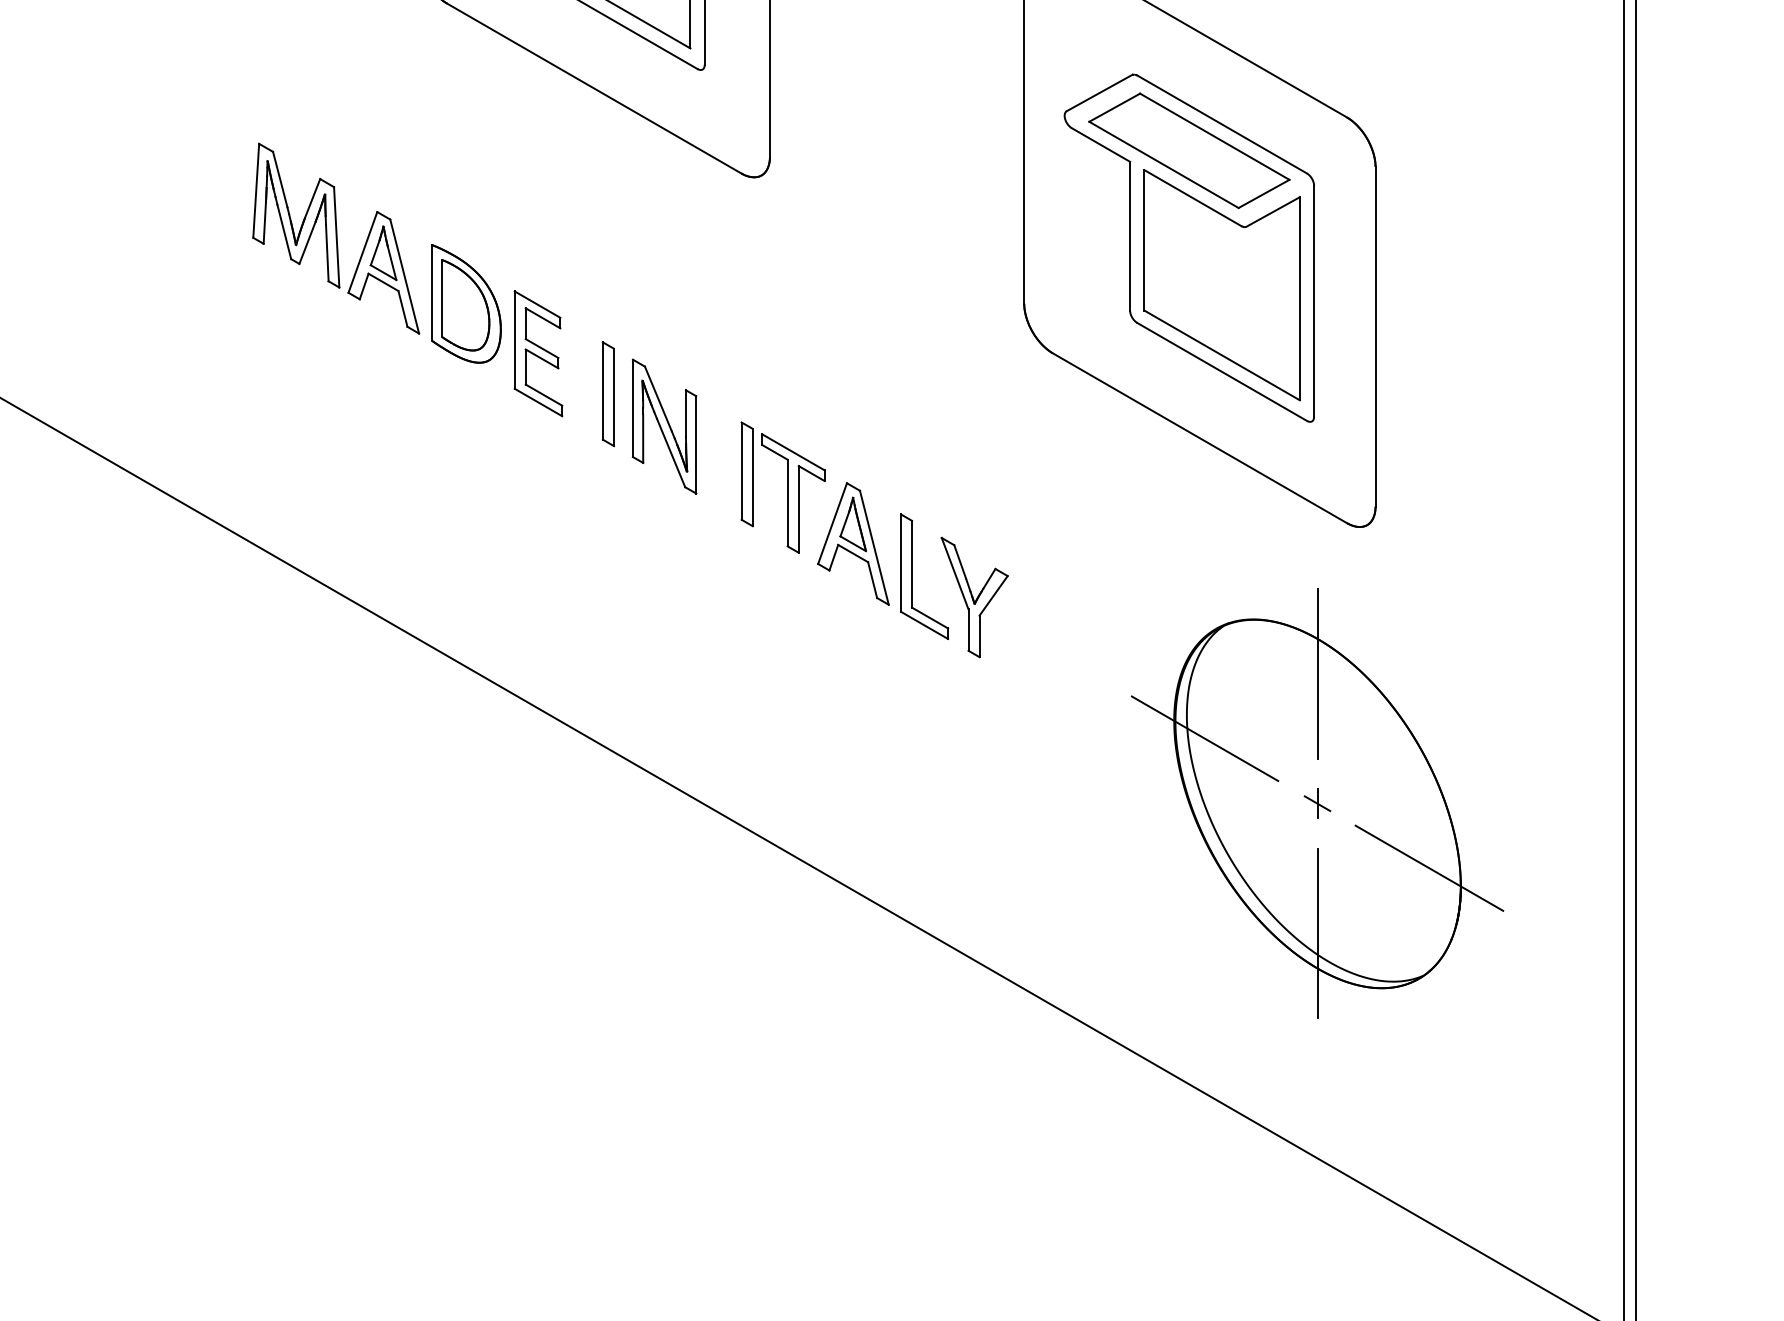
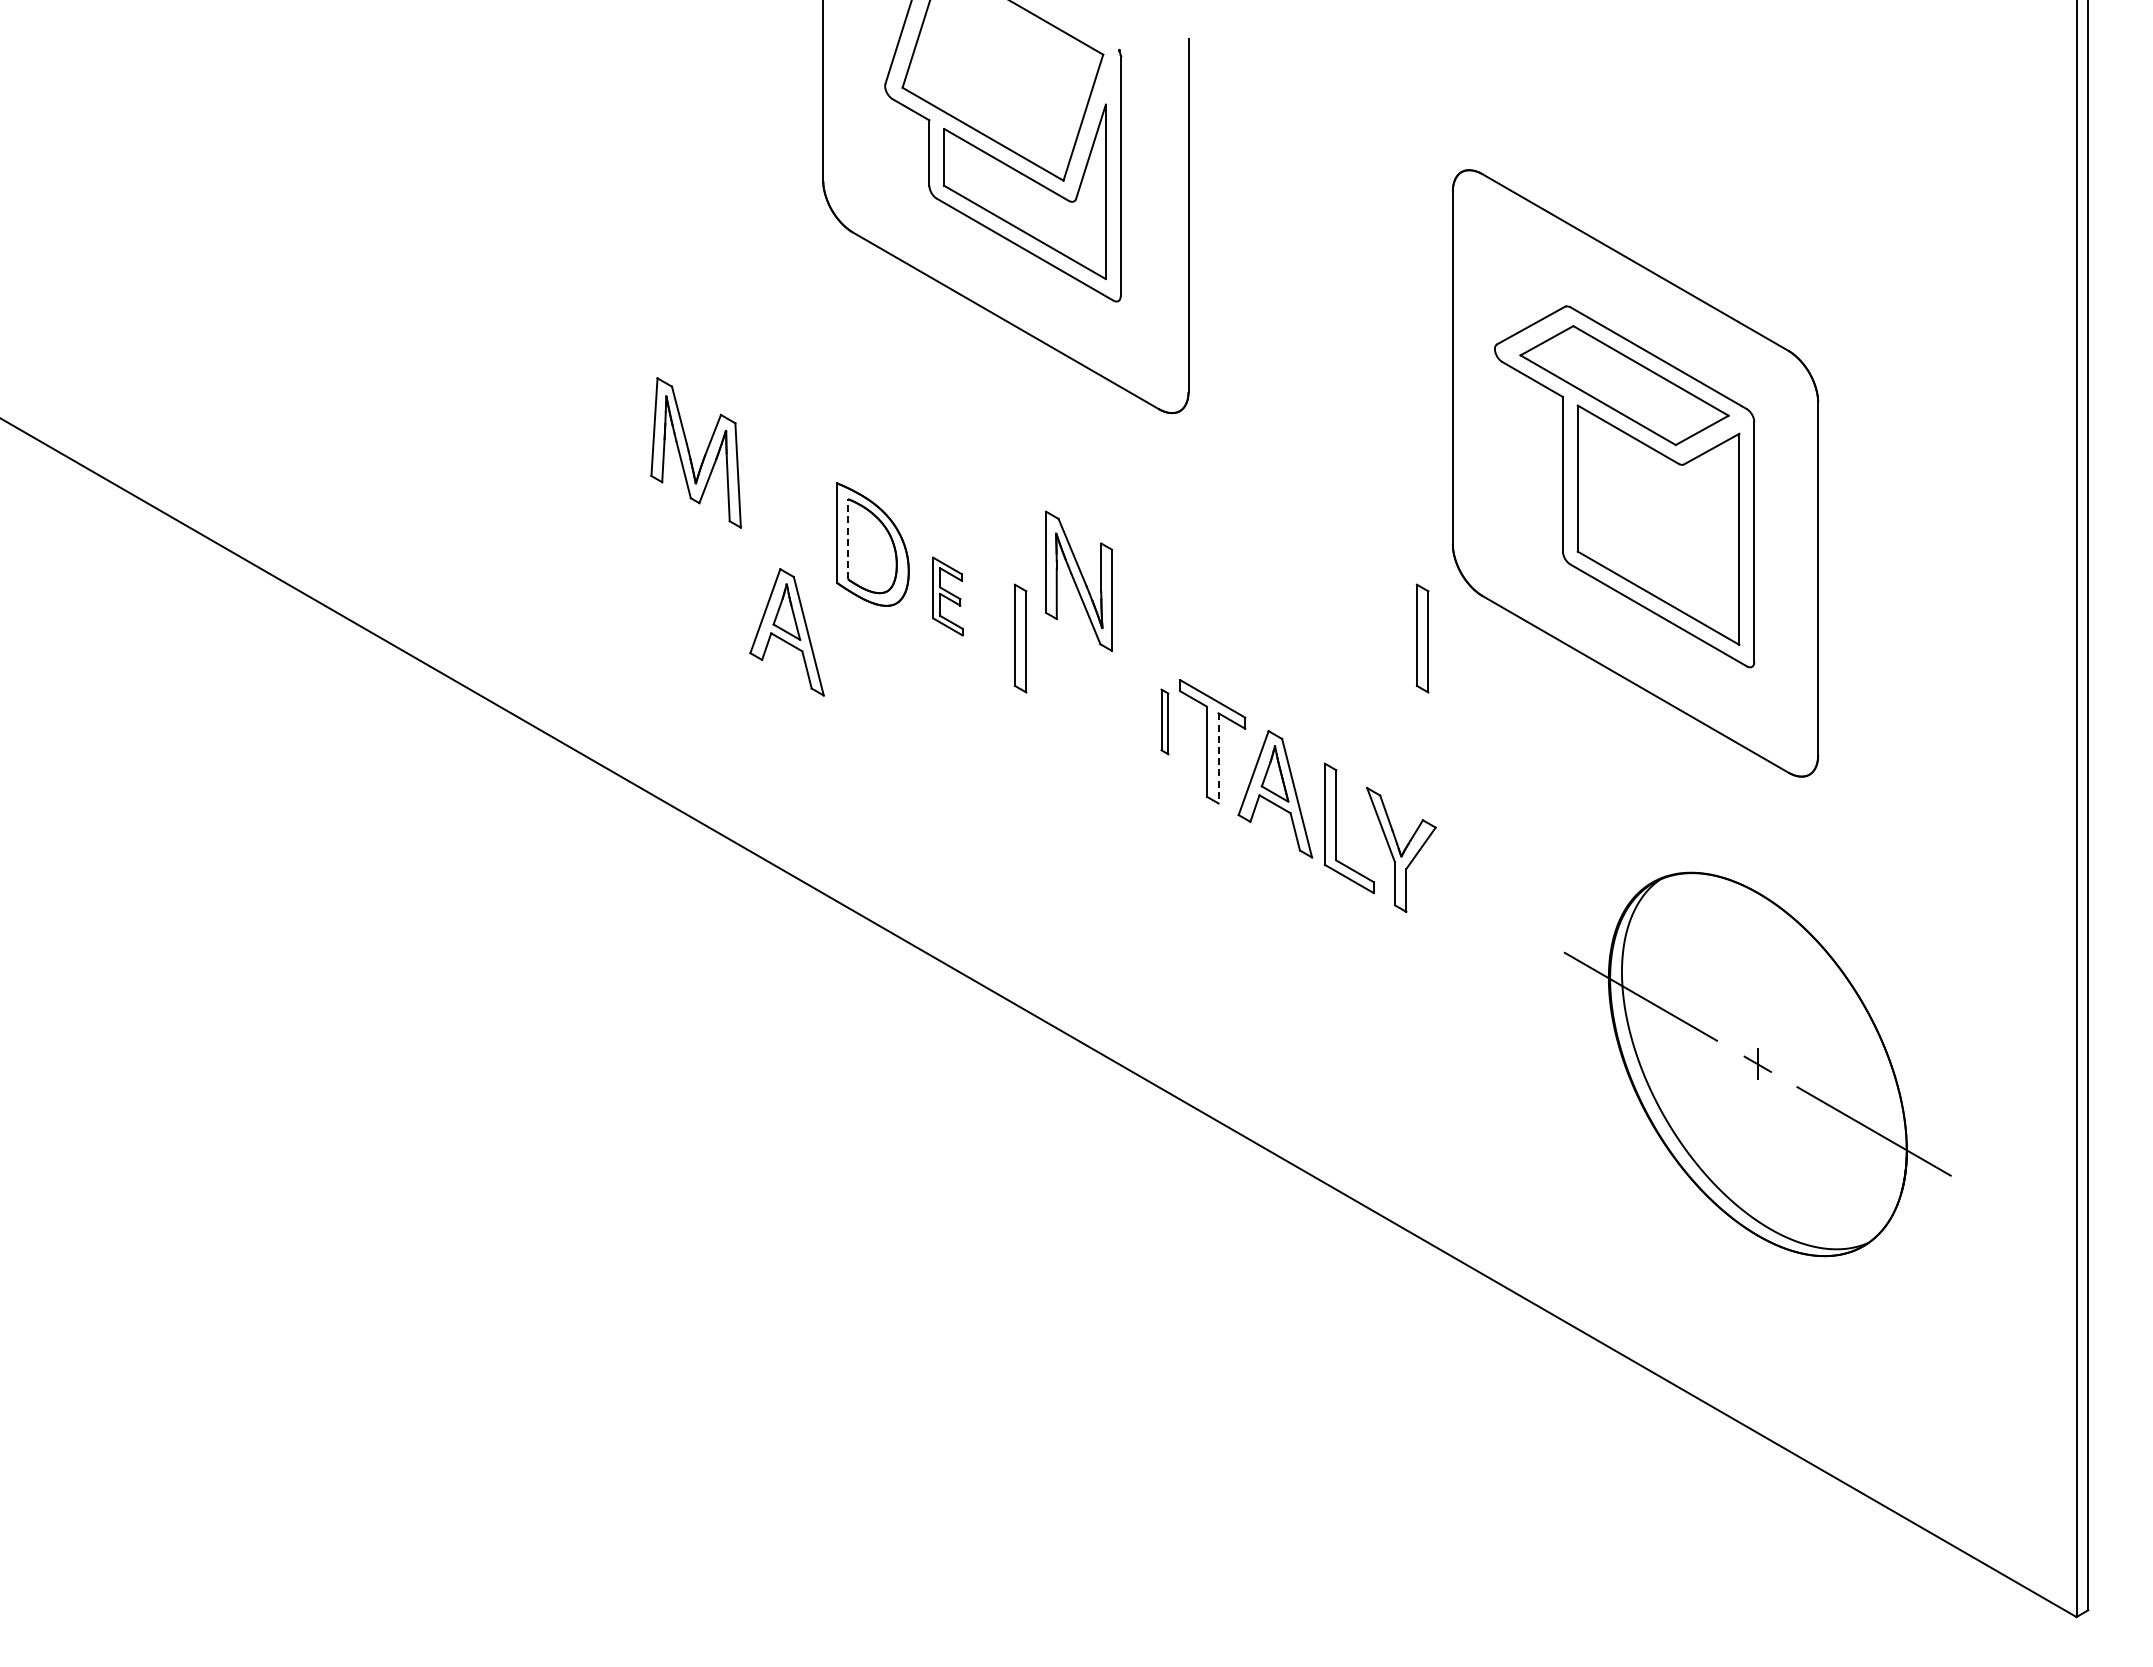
part: (383, 272) -> (786, 632), moved
line: (442, 297) -> (848, 538), solid -> dashed
part: (538, 353) -> (947, 596), size x0.6
part: (994, 394) -> (1422, 638), added
part: (664, 425) -> (1078, 580), moved
part: (746, 473) -> (1164, 721), size x0.6
line: (798, 509) -> (1218, 758), solid -> dashed
line: (1318, 674) -> (1758, 929), removed
line: (1318, 932) -> (1758, 1198), removed

